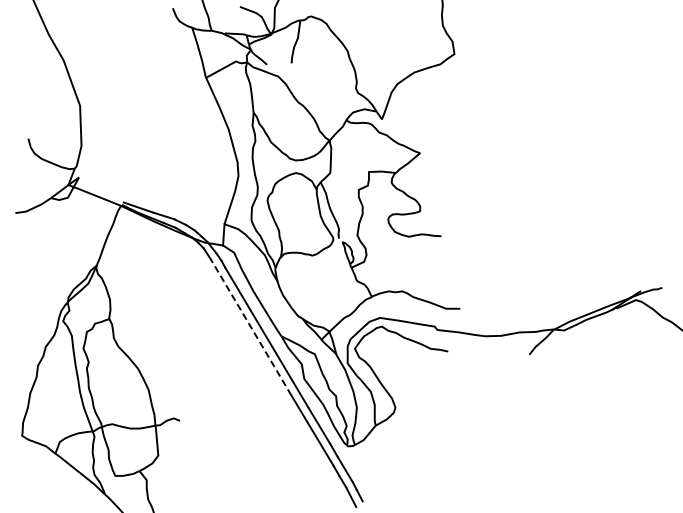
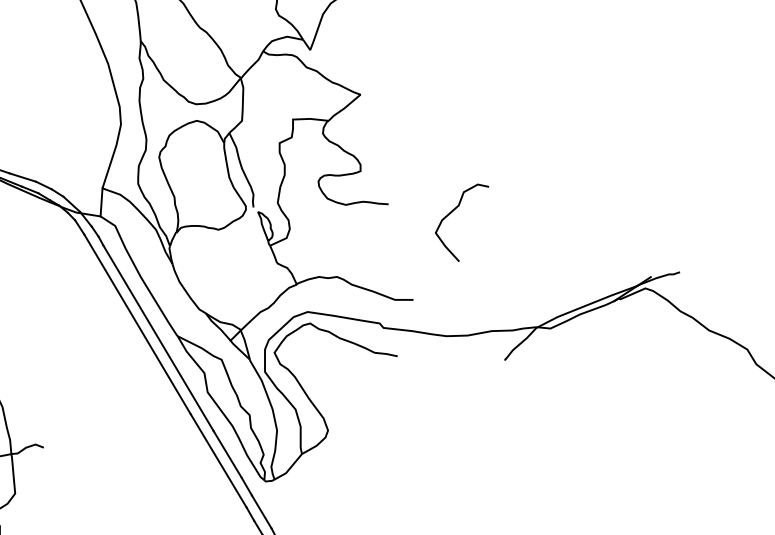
curve: (489, 243) -> (452, 213), added
line: (250, 326) -> (136, 323), dashed -> solid

